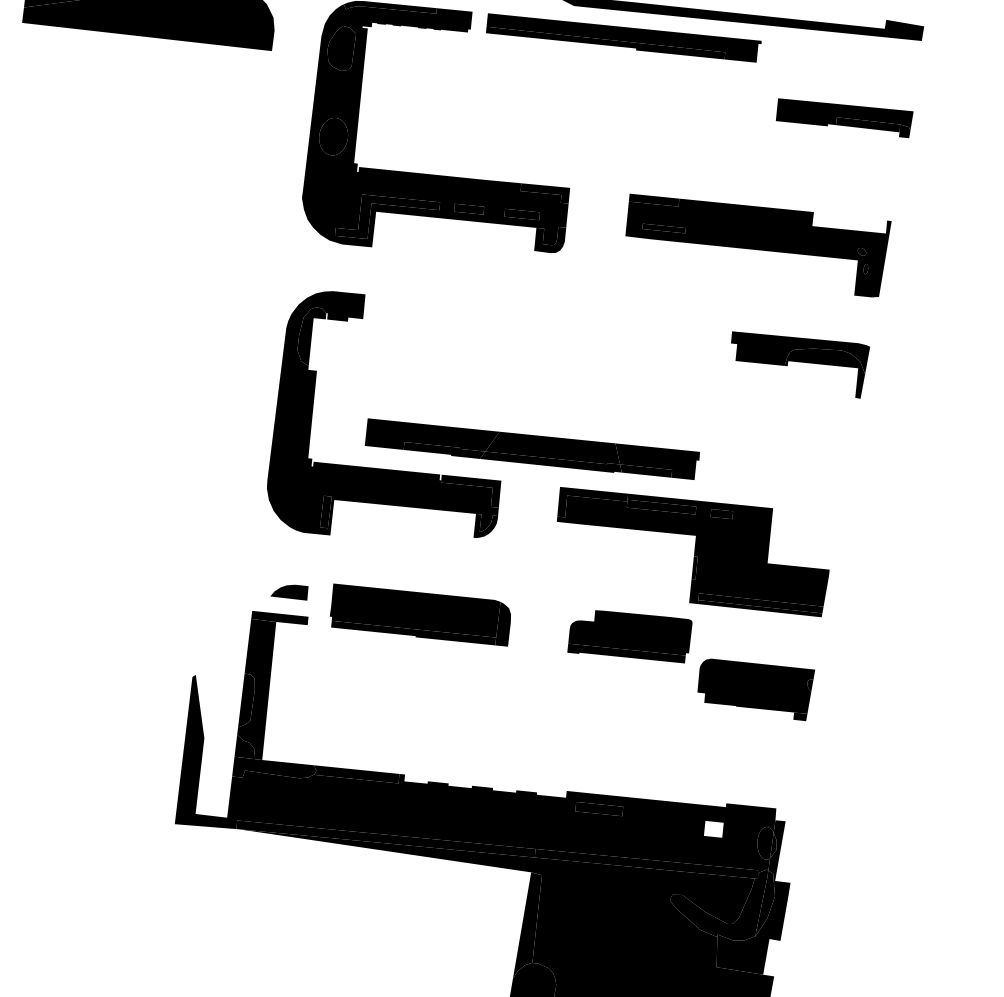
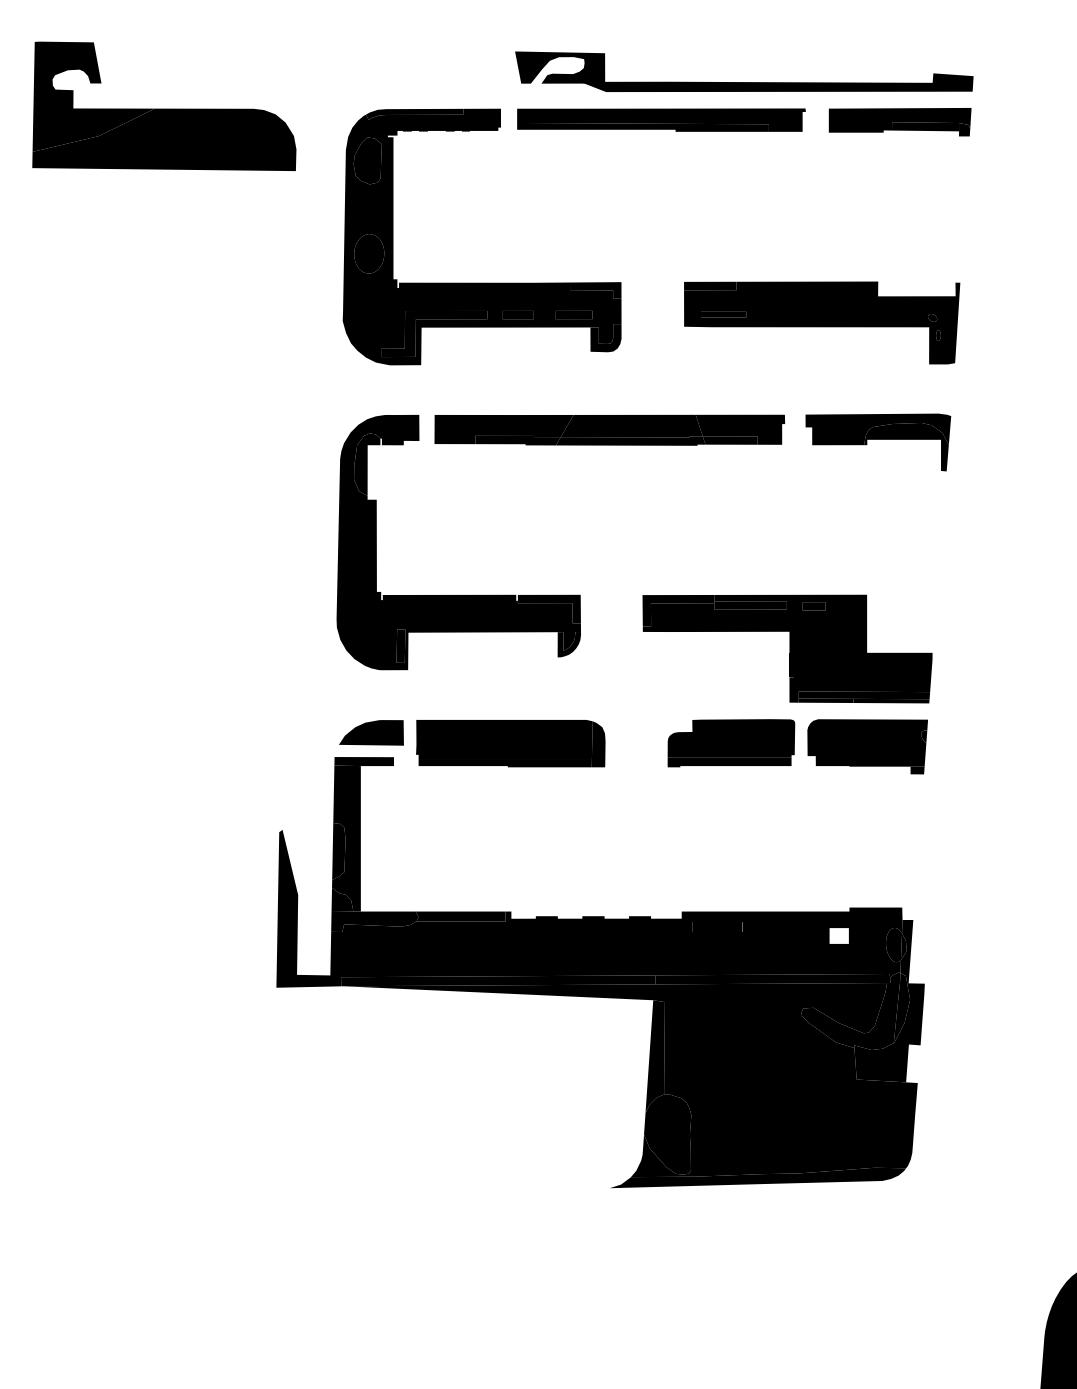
part: (843, 118) -> (899, 122), moved
part: (532, 448) -> (609, 429), moved
part: (289, 591) -> (371, 732), size x1.67
part: (755, 689) -> (867, 746), moved

